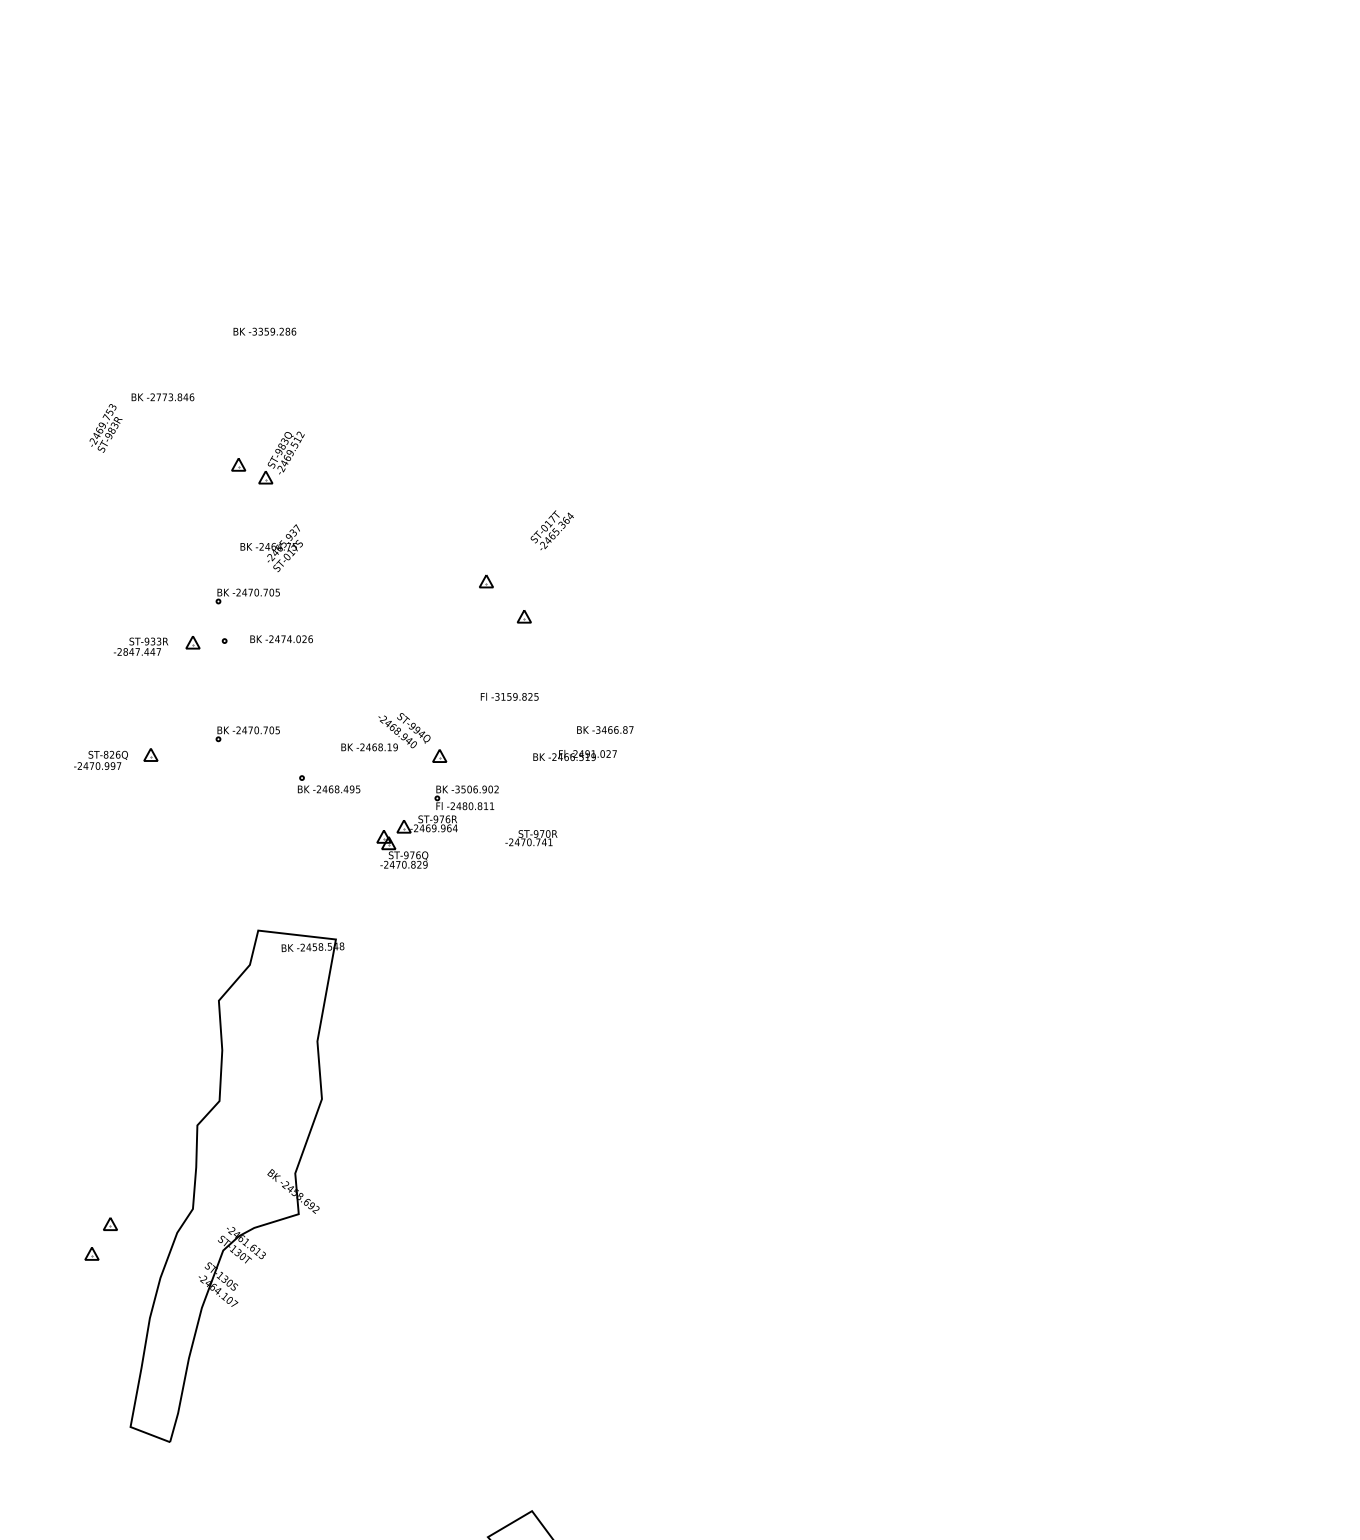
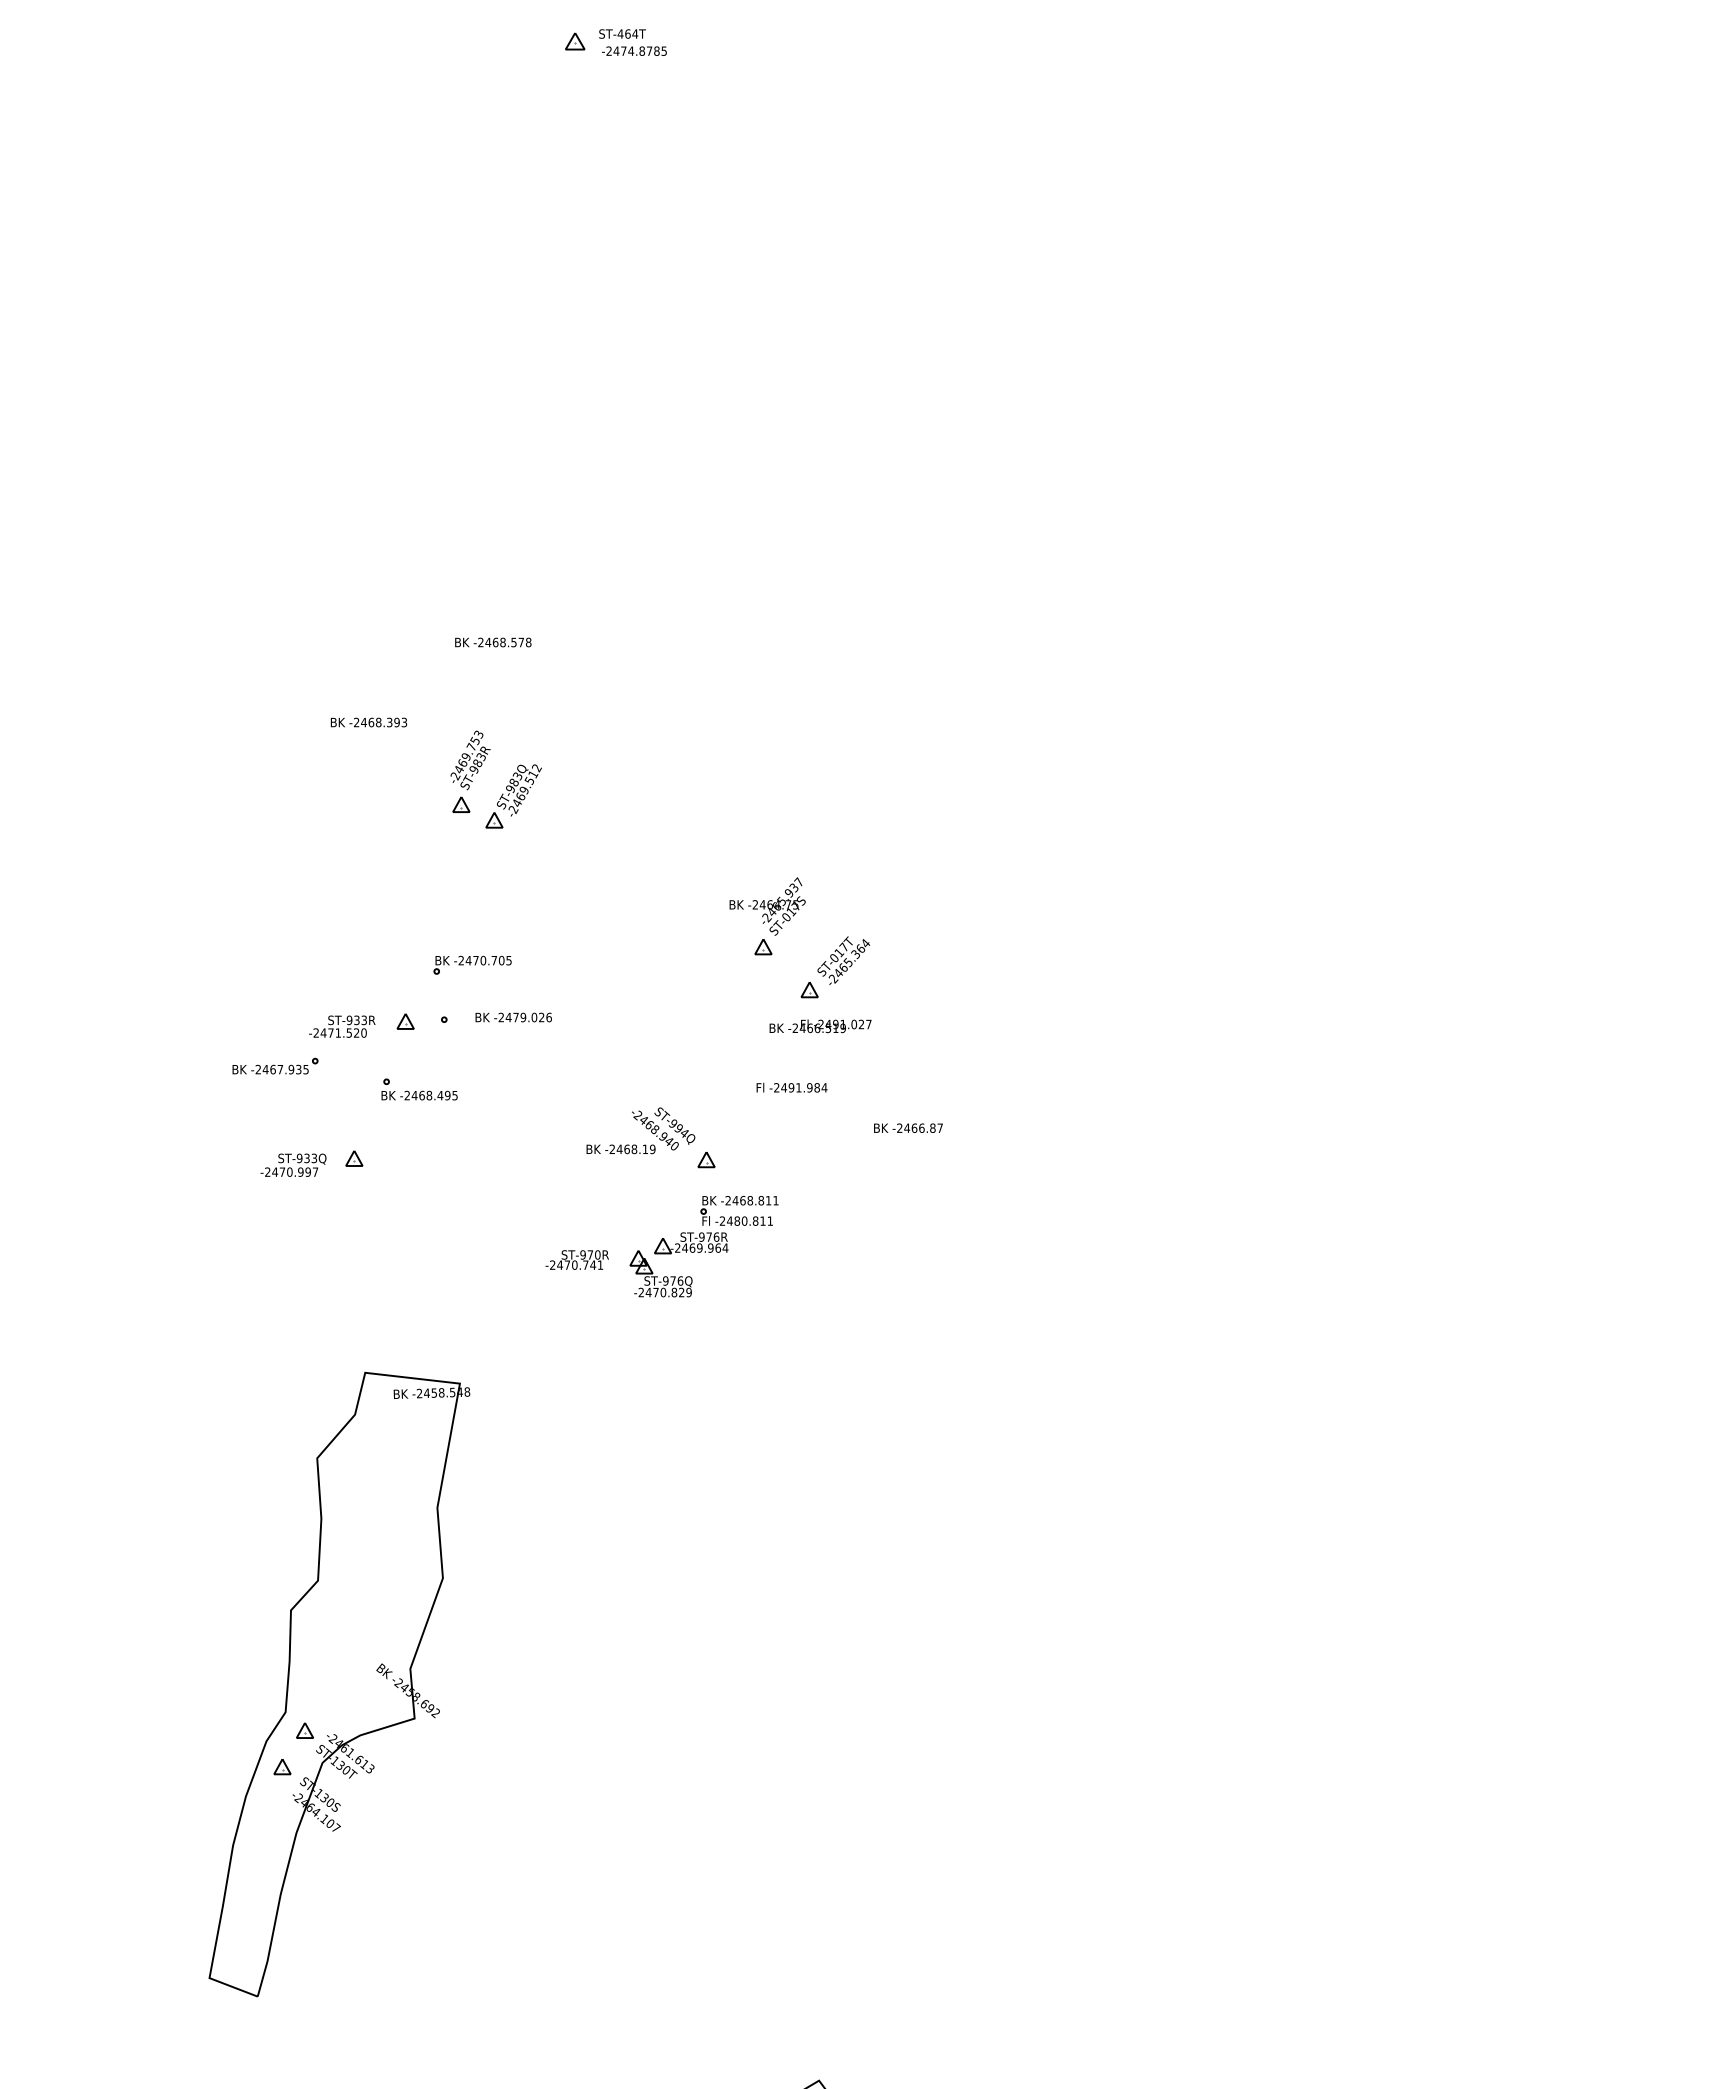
text: (274, 331) -> (504, 642), -3359.286 -> -2468.578
text: (175, 397) -> (384, 722), -2773.846 -> -2468.393
text: (105, 428) -> (470, 760), moved
text: (552, 530) -> (843, 960), moved
text: (271, 548) -> (767, 906), moved
text: (289, 639) -> (523, 1017), -2474.026 -> -2479.026
text: (142, 651) -> (343, 1032), -2847.447 -> -2471.520
part: (86, 678) -> (275, 1065), added
text: (516, 696) -> (800, 1087), -3159.825 -> -2491.984
text: (597, 730) -> (899, 1128), -3466.87 -> -2466.87
part: (247, 733) -> (472, 1132), removed
text: (111, 754) -> (306, 1158), ST-826Q -> ST-933Q
text: (575, 755) -> (820, 1026), moved
part: (328, 784) -> (419, 1089), moved
text: (476, 789) -> (751, 1200), -3506.902 -> -2468.811
text: (530, 837) -> (576, 1259), moved
part: (237, 1186) -> (339, 1684), moved

